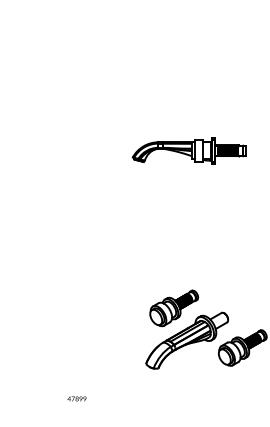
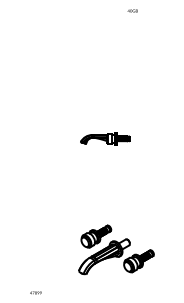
part: (188, 150) -> (105, 138), size x0.7

